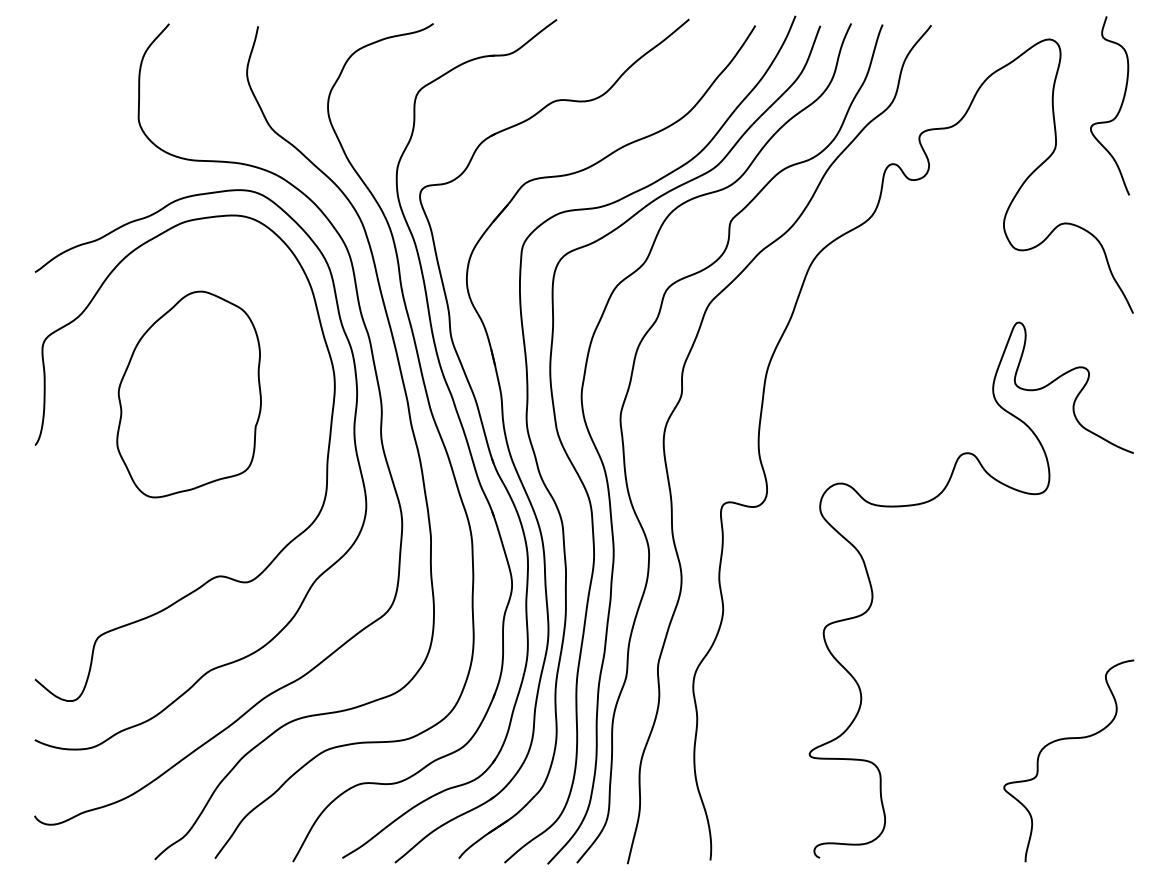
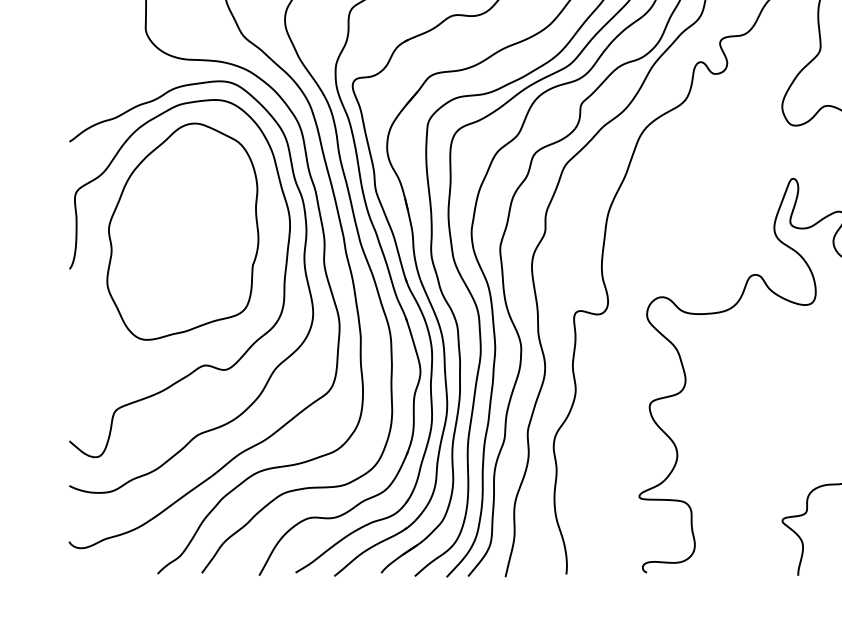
part: (188, 394) -> (182, 231), size x1.43

